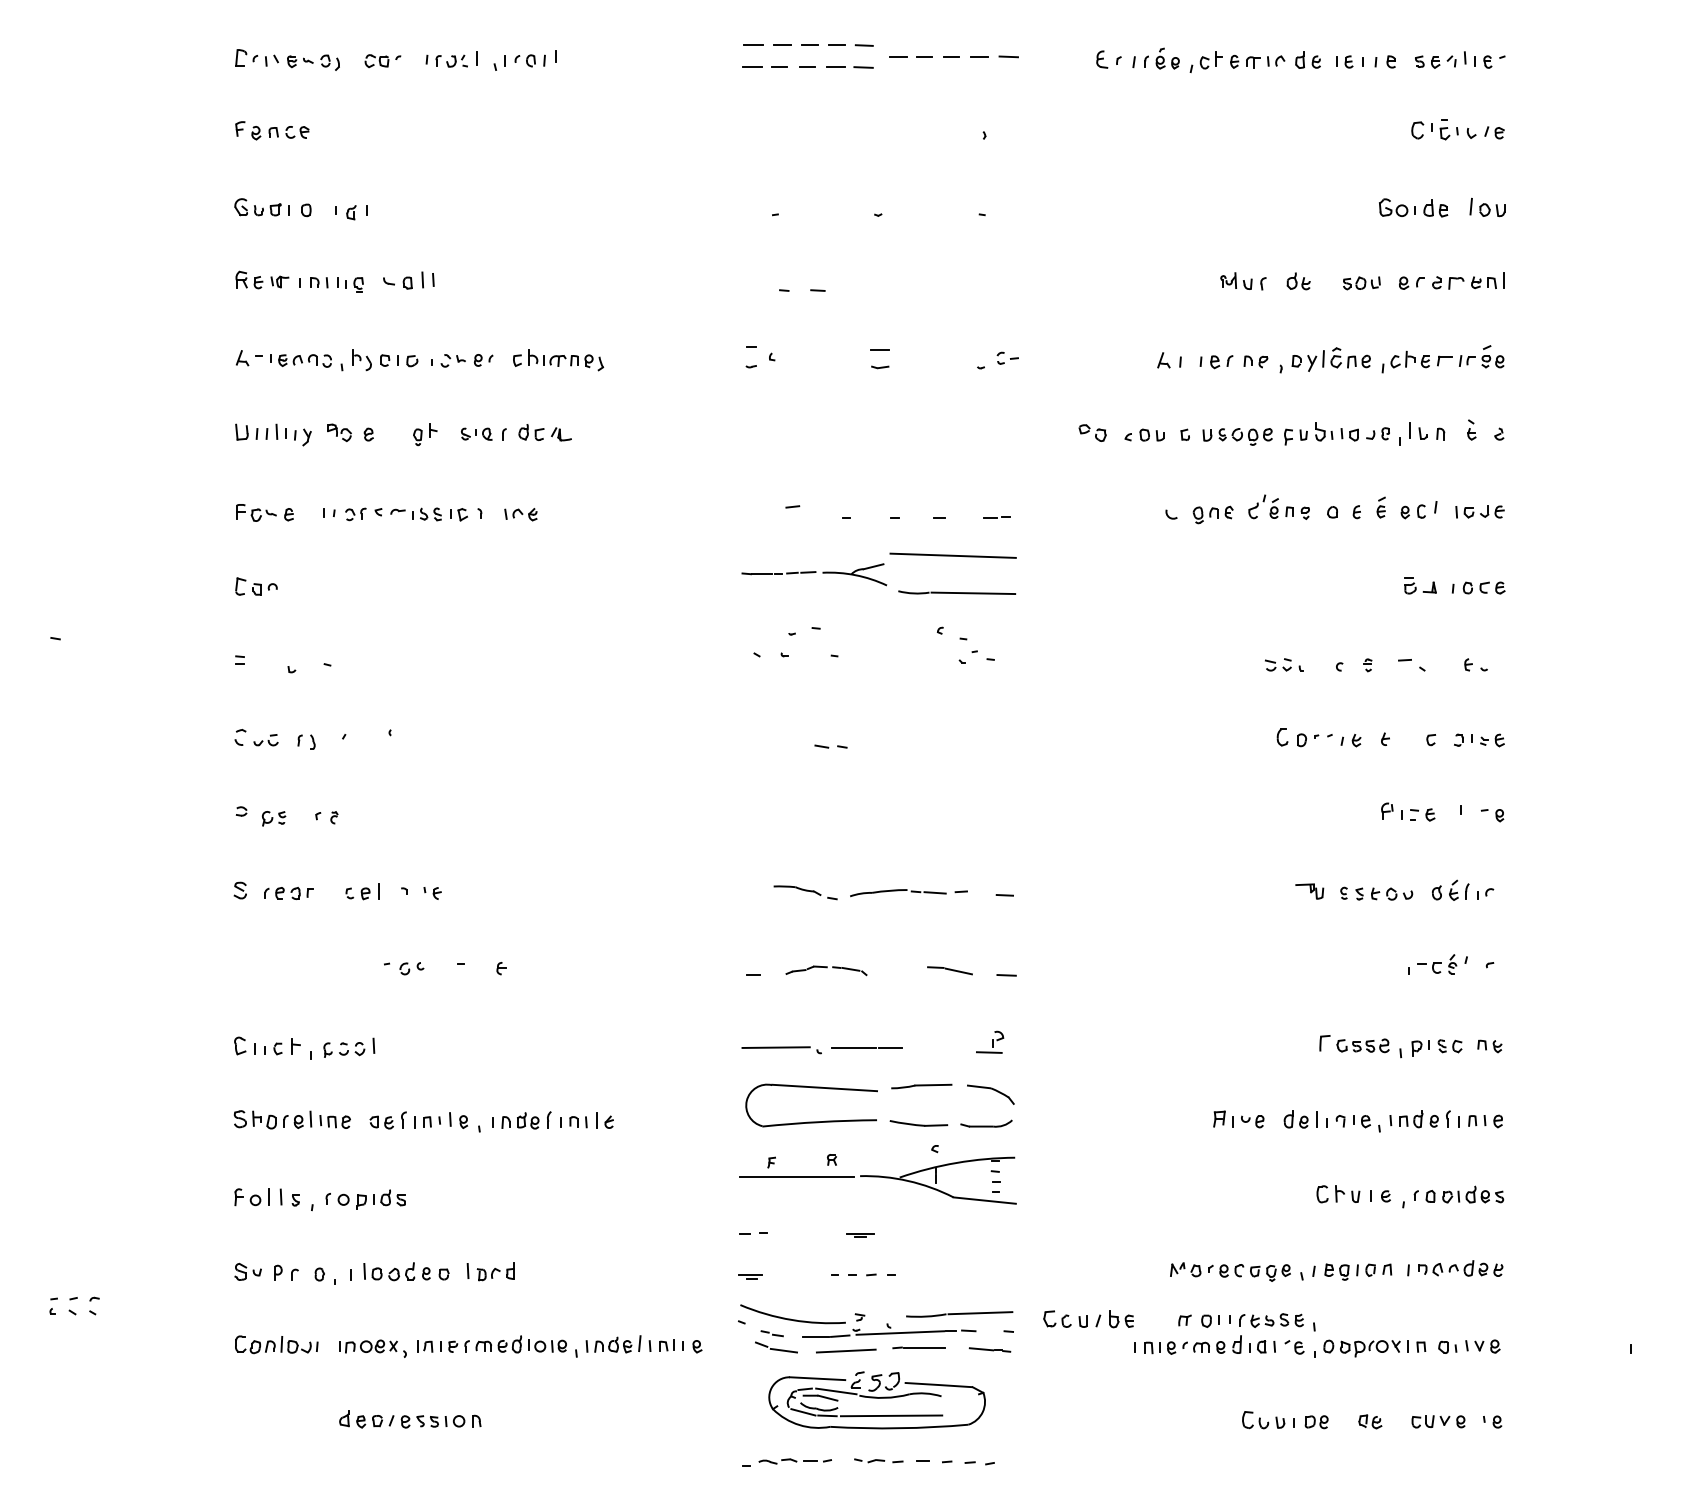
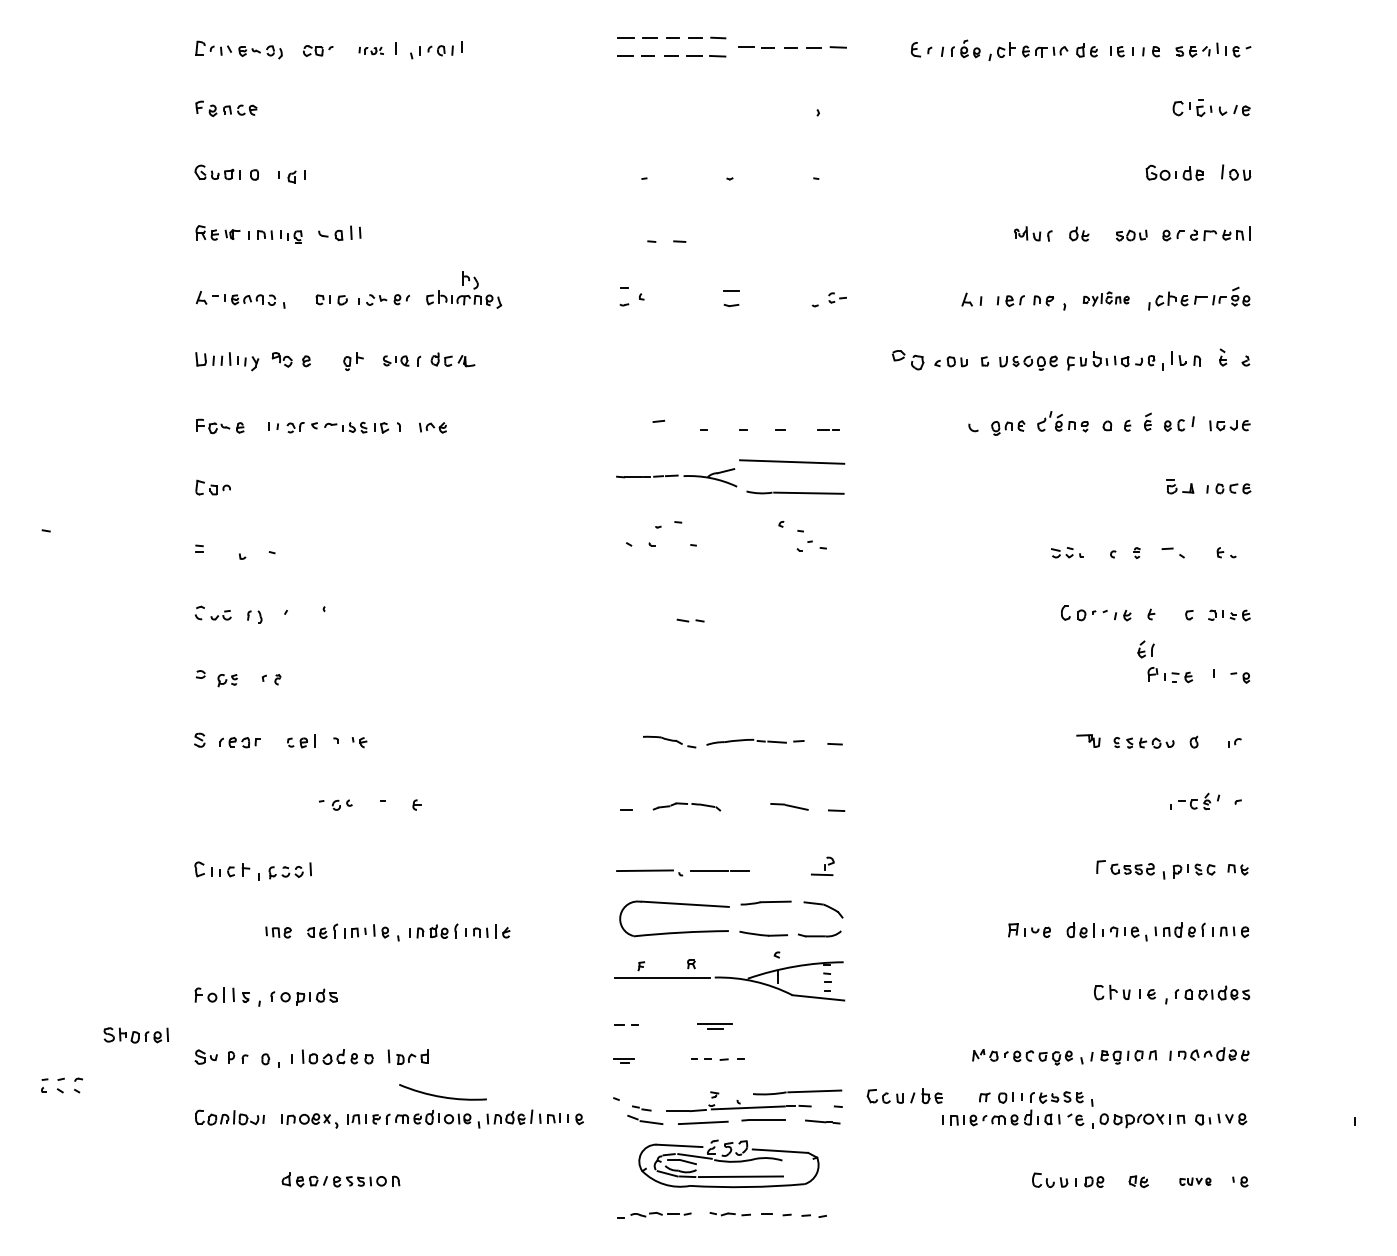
part: (446, 60) -> (371, 50), size x0.7
part: (1330, 359) -> (1105, 298), size x0.7
part: (361, 360) -> (469, 280), moved
part: (1092, 432) -> (907, 359), size x1.4
part: (1459, 889) -> (1146, 648), moved
part: (272, 1119) -> (135, 1035), moved
part: (860, 1235) -> (715, 1026), size x1.6
arc: (790, 1318) -> (440, 1095), moved
part: (1438, 1421) -> (1195, 1181), size x0.7

